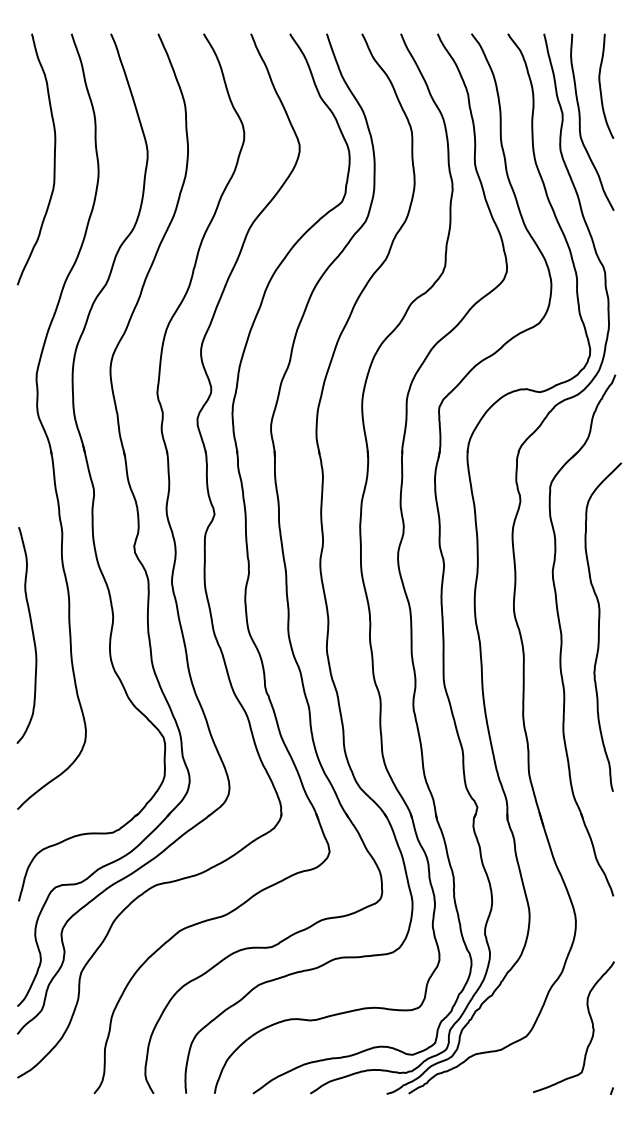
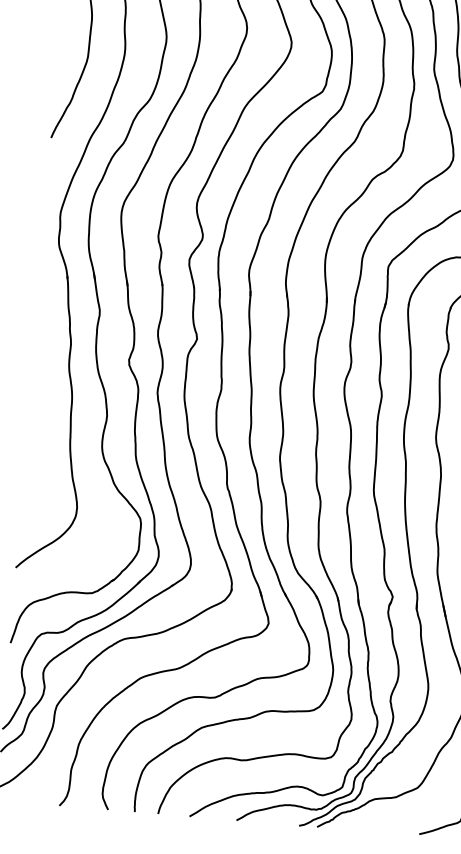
curve: (32, 635) -> (39, 426), removed

